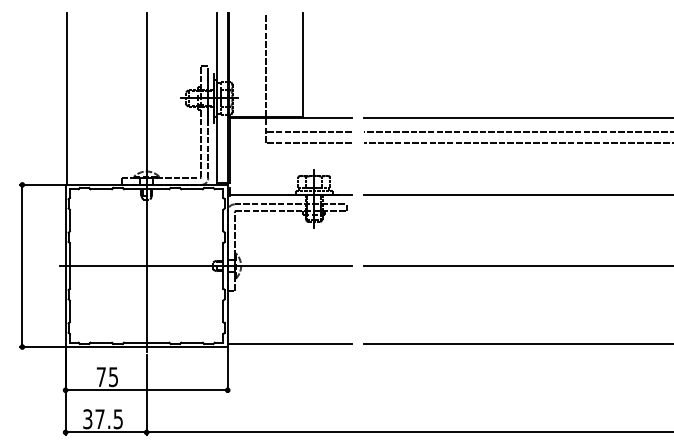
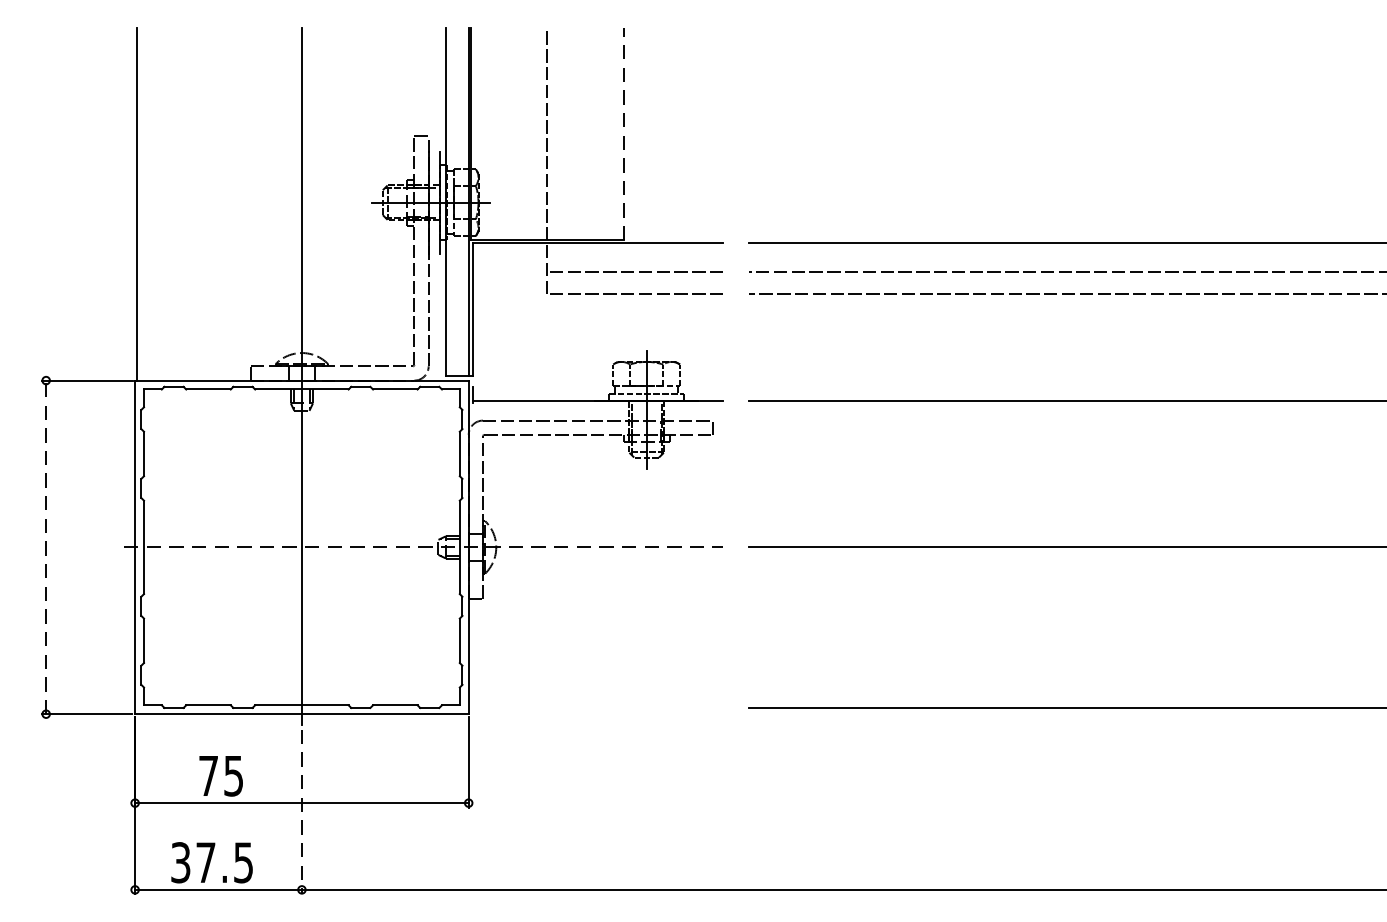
line: (303, 65) -> (624, 134), solid -> dashed
line: (22, 265) -> (46, 546), solid -> dashed
line: (205, 265) -> (422, 546), solid -> dashed
line: (289, 343) -> (595, 706), removed
line: (146, 394) -> (301, 811), solid -> dashed

